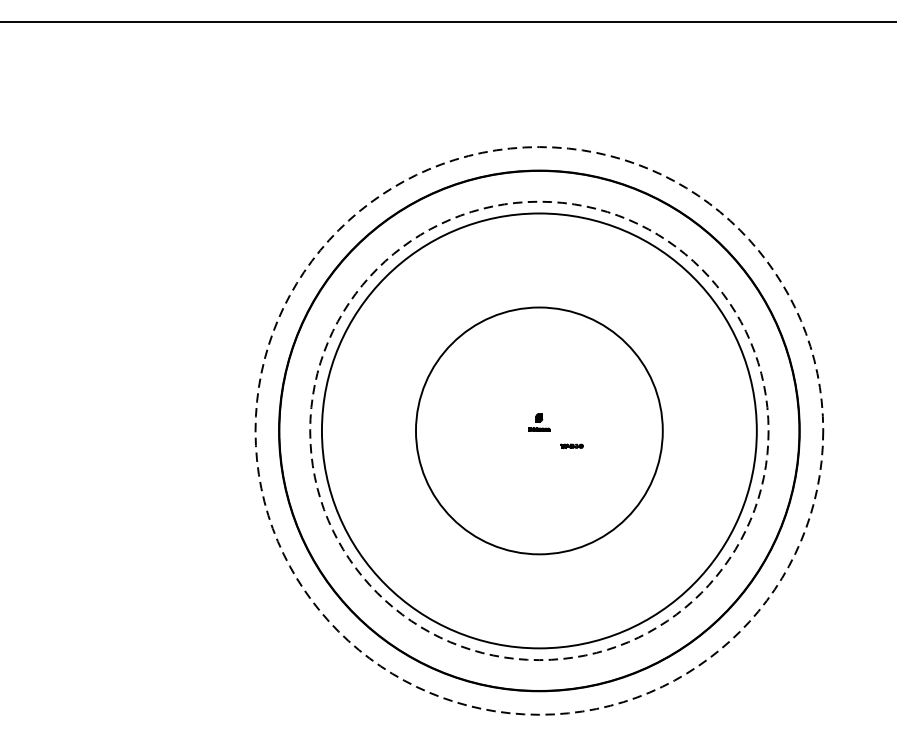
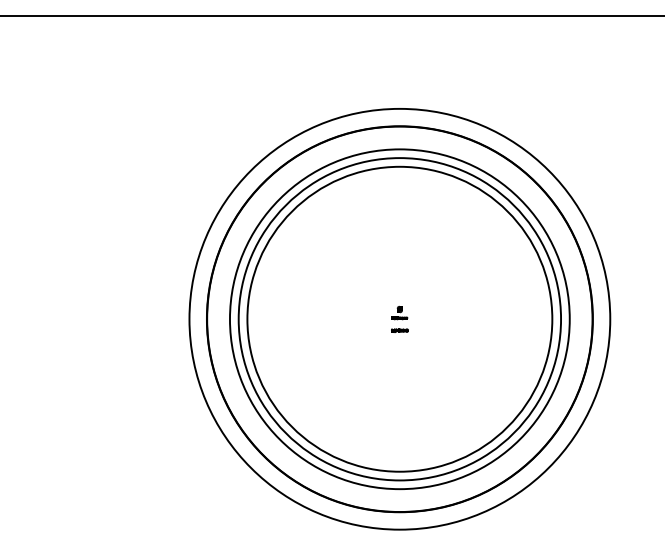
circle: (538, 429) -> (399, 318), dashed -> solid
circle: (538, 429) -> (399, 318), size x1.67
circle: (538, 431) -> (399, 319), dashed -> solid
part: (571, 446) -> (399, 330), moved

